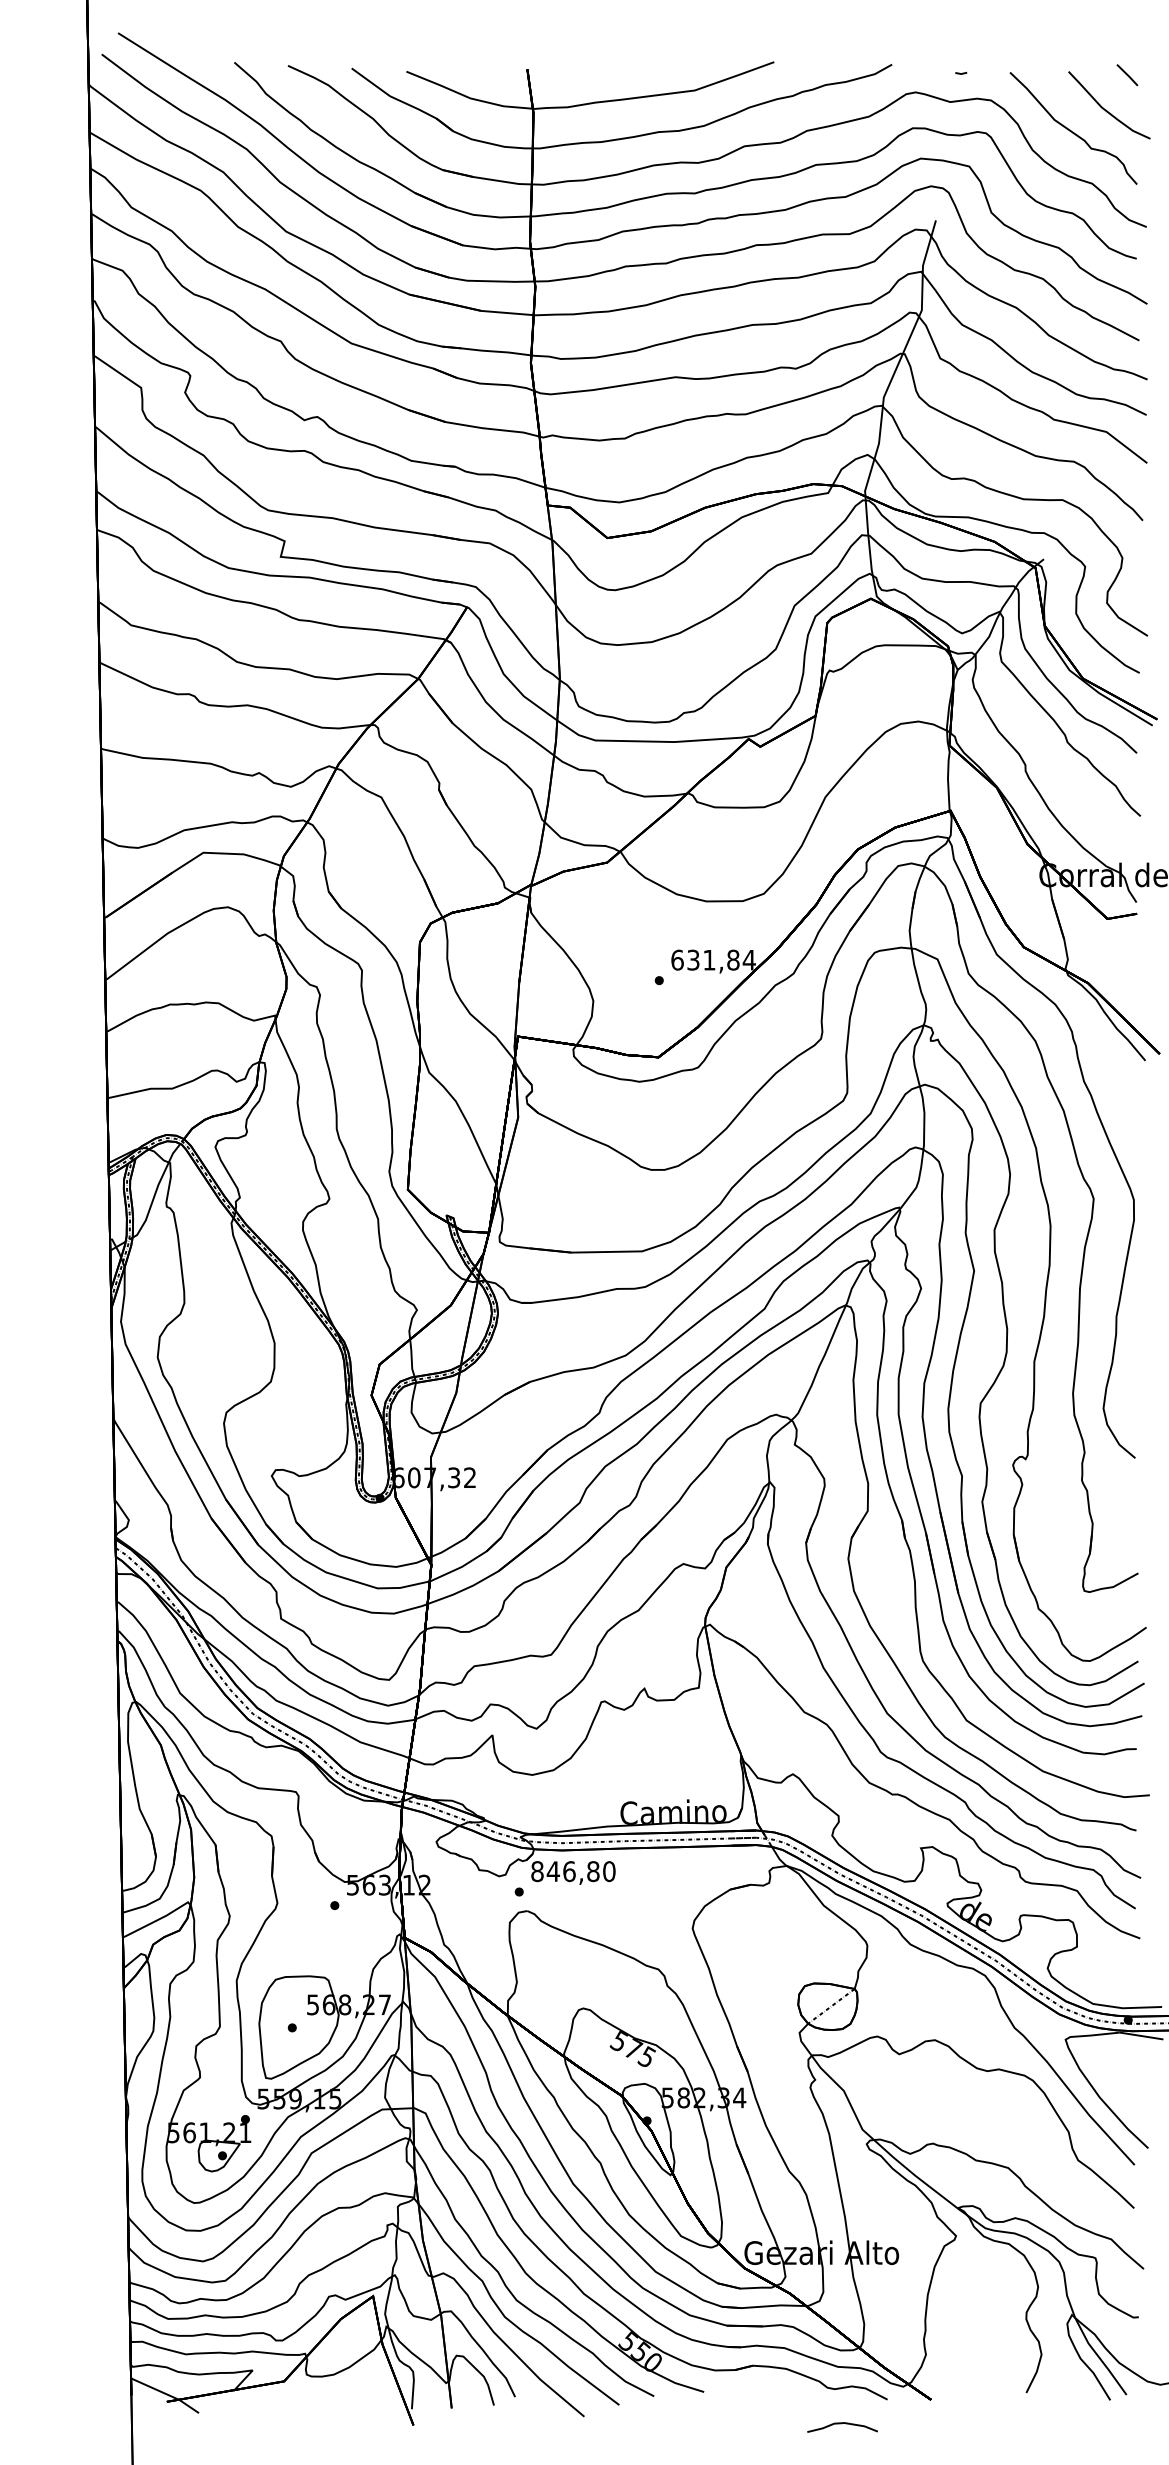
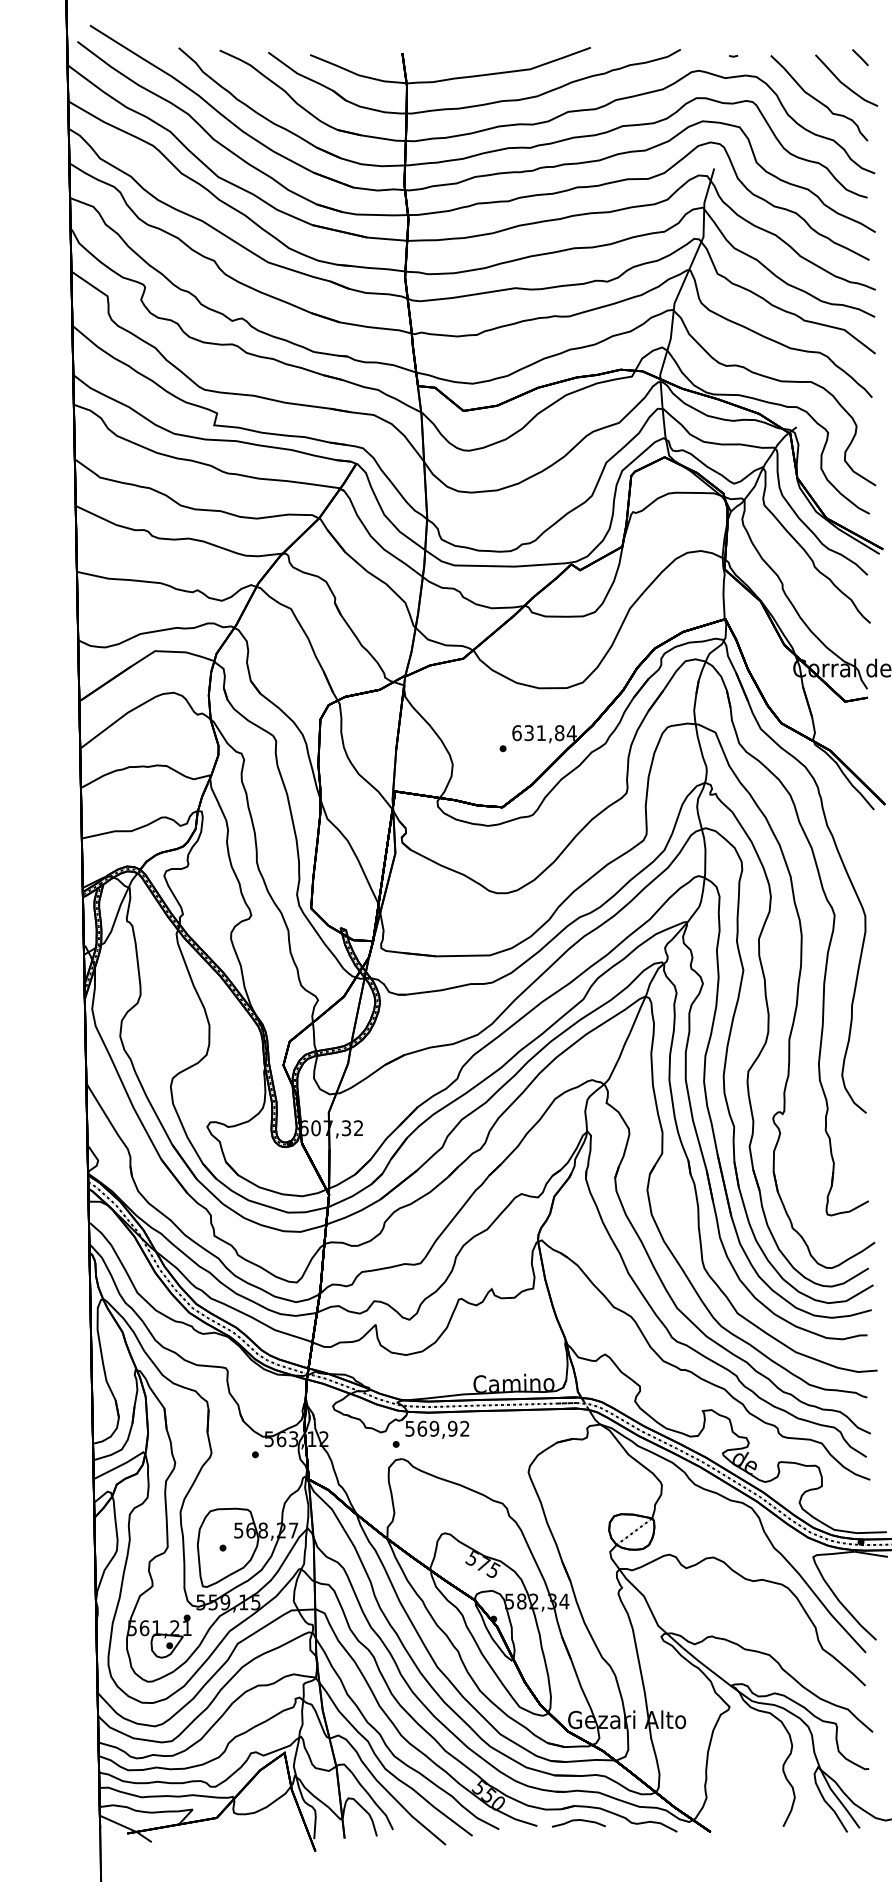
text: (573, 1871) -> (437, 1428), 846,80 -> 569,92
curve: (841, 2424) -> (578, 1821), moved

